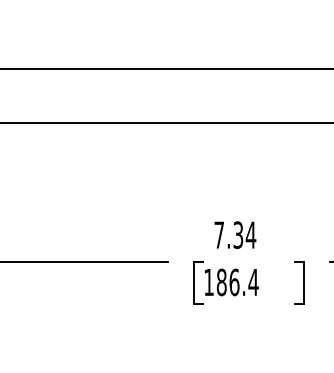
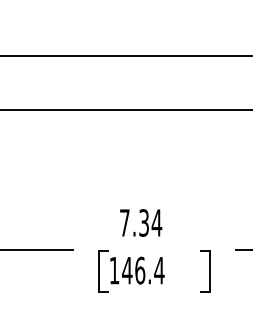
text: (221, 282) -> (127, 270), 186.4 -> 146.4

